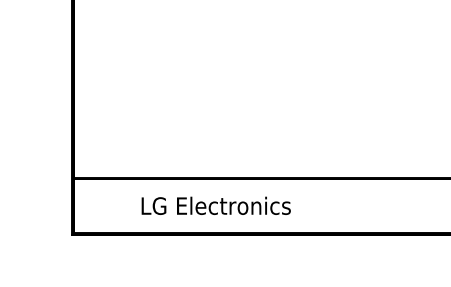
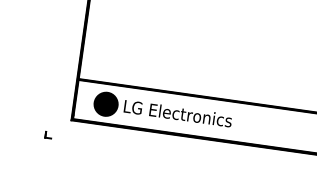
part: (116, 206) -> (106, 103), added
part: (43, 259) -> (48, 134), added

